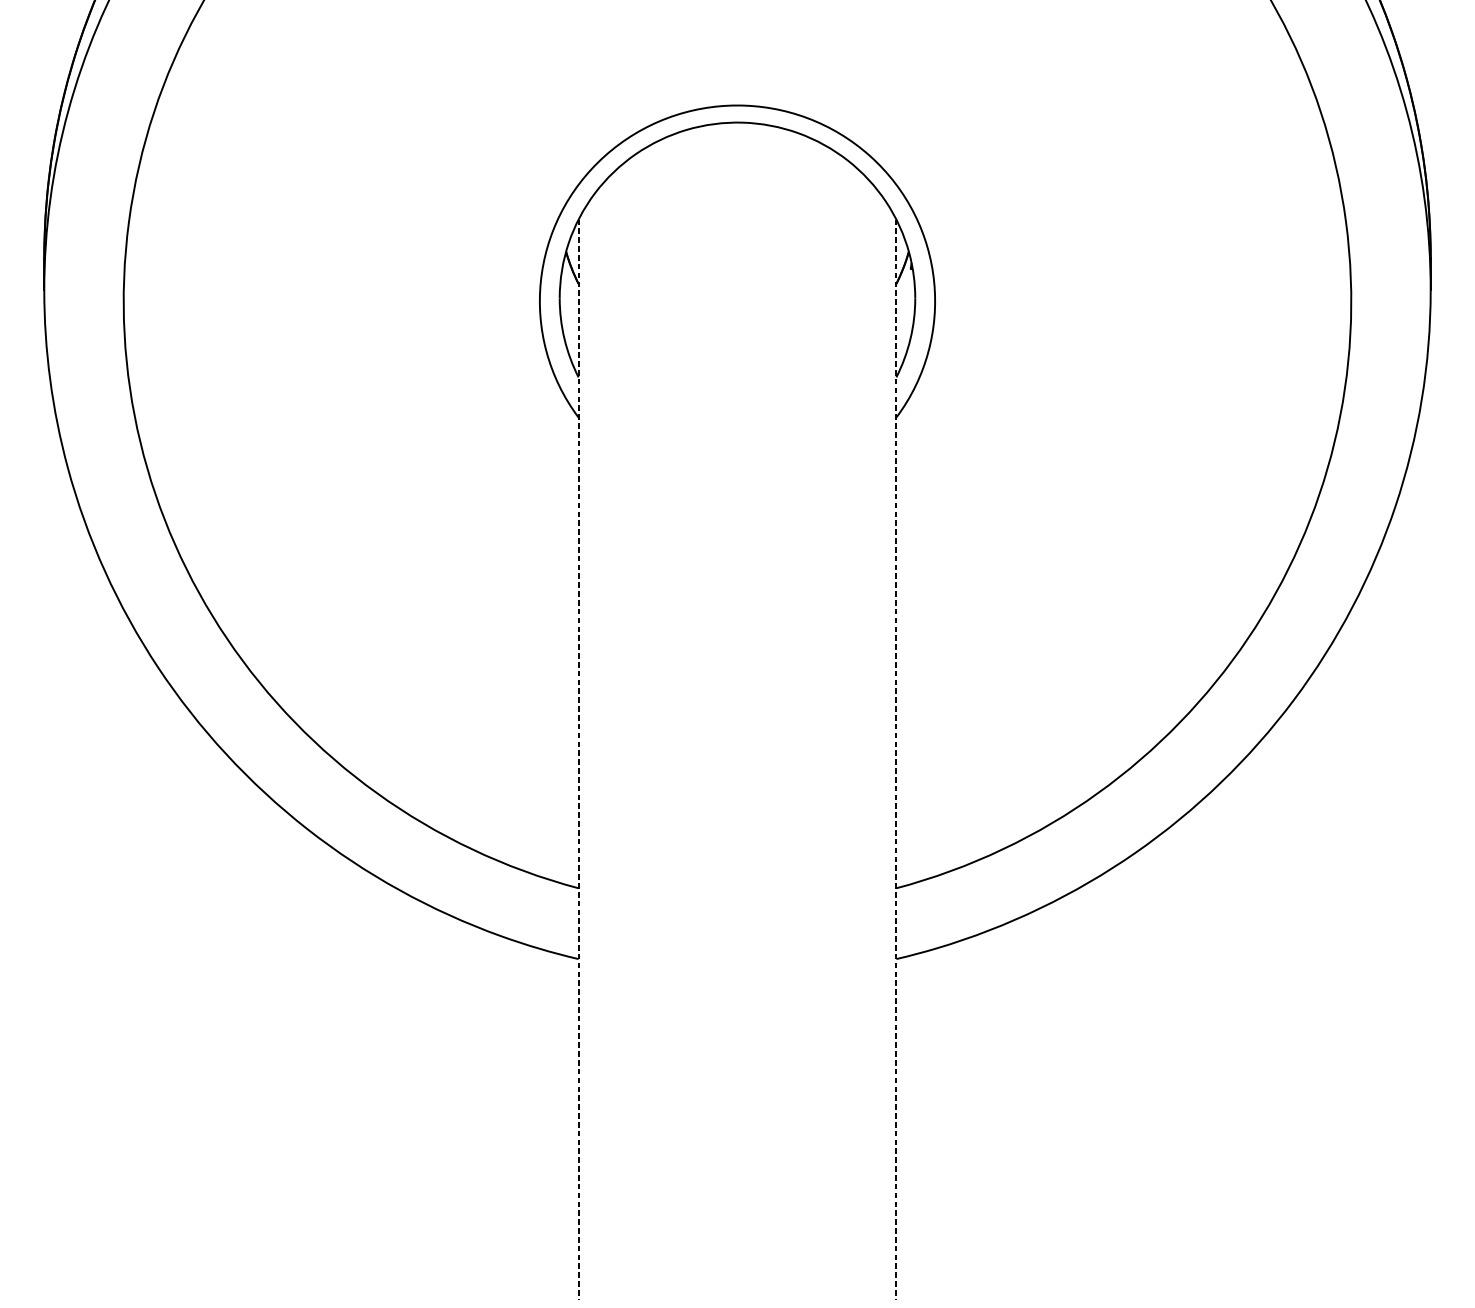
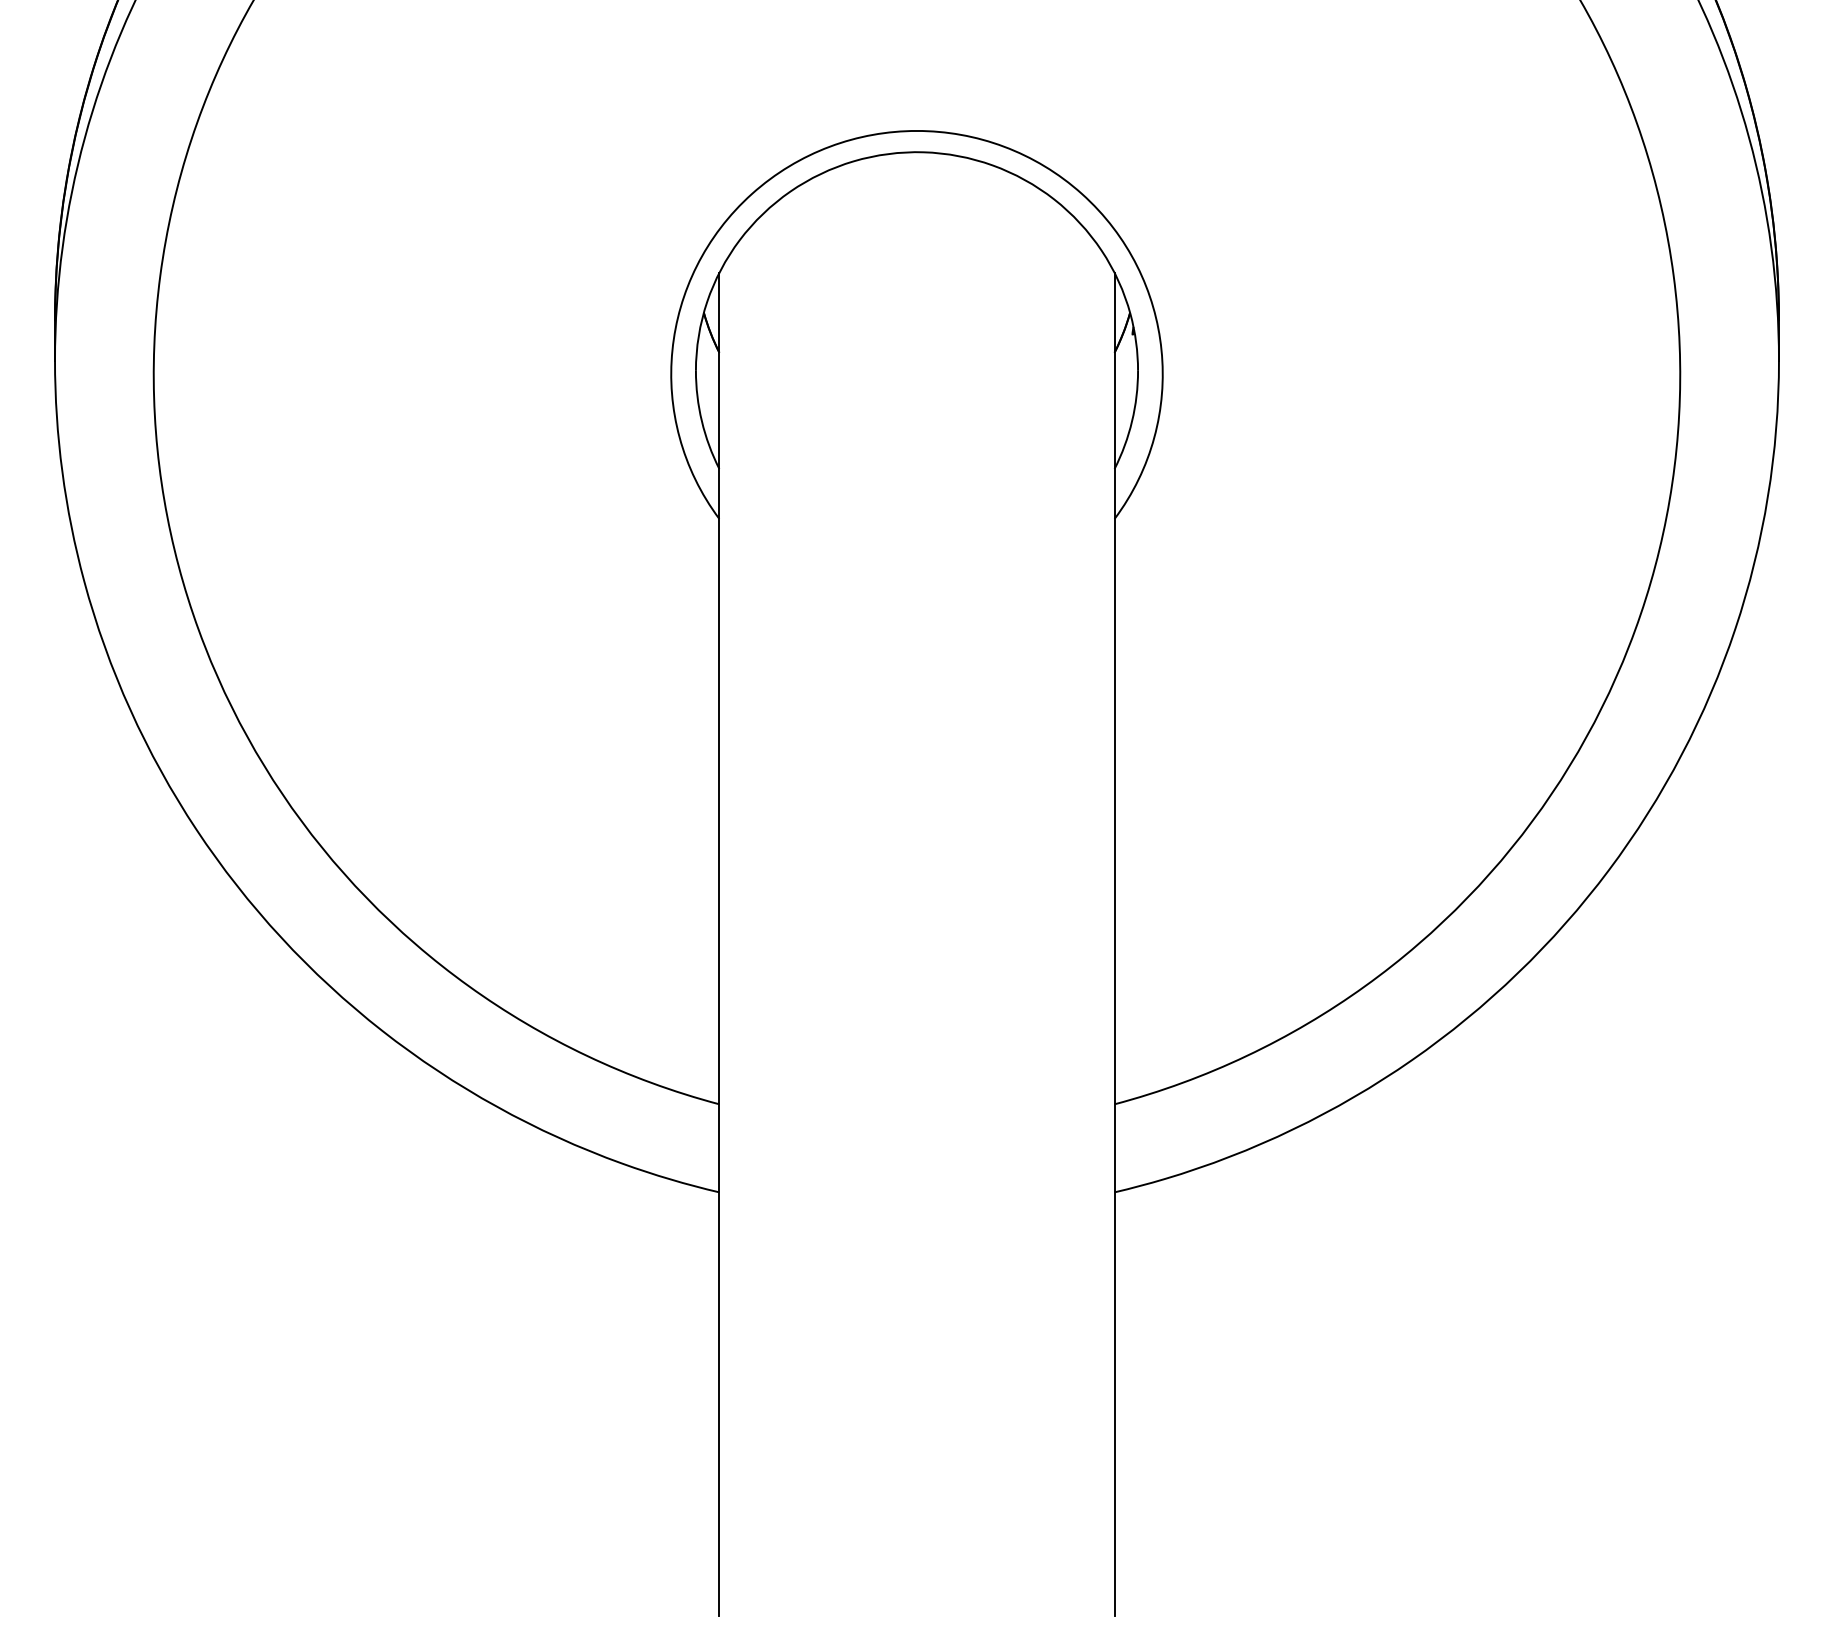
line: (578, 759) -> (719, 944), dashed -> solid
line: (896, 759) -> (1114, 944), dashed -> solid

